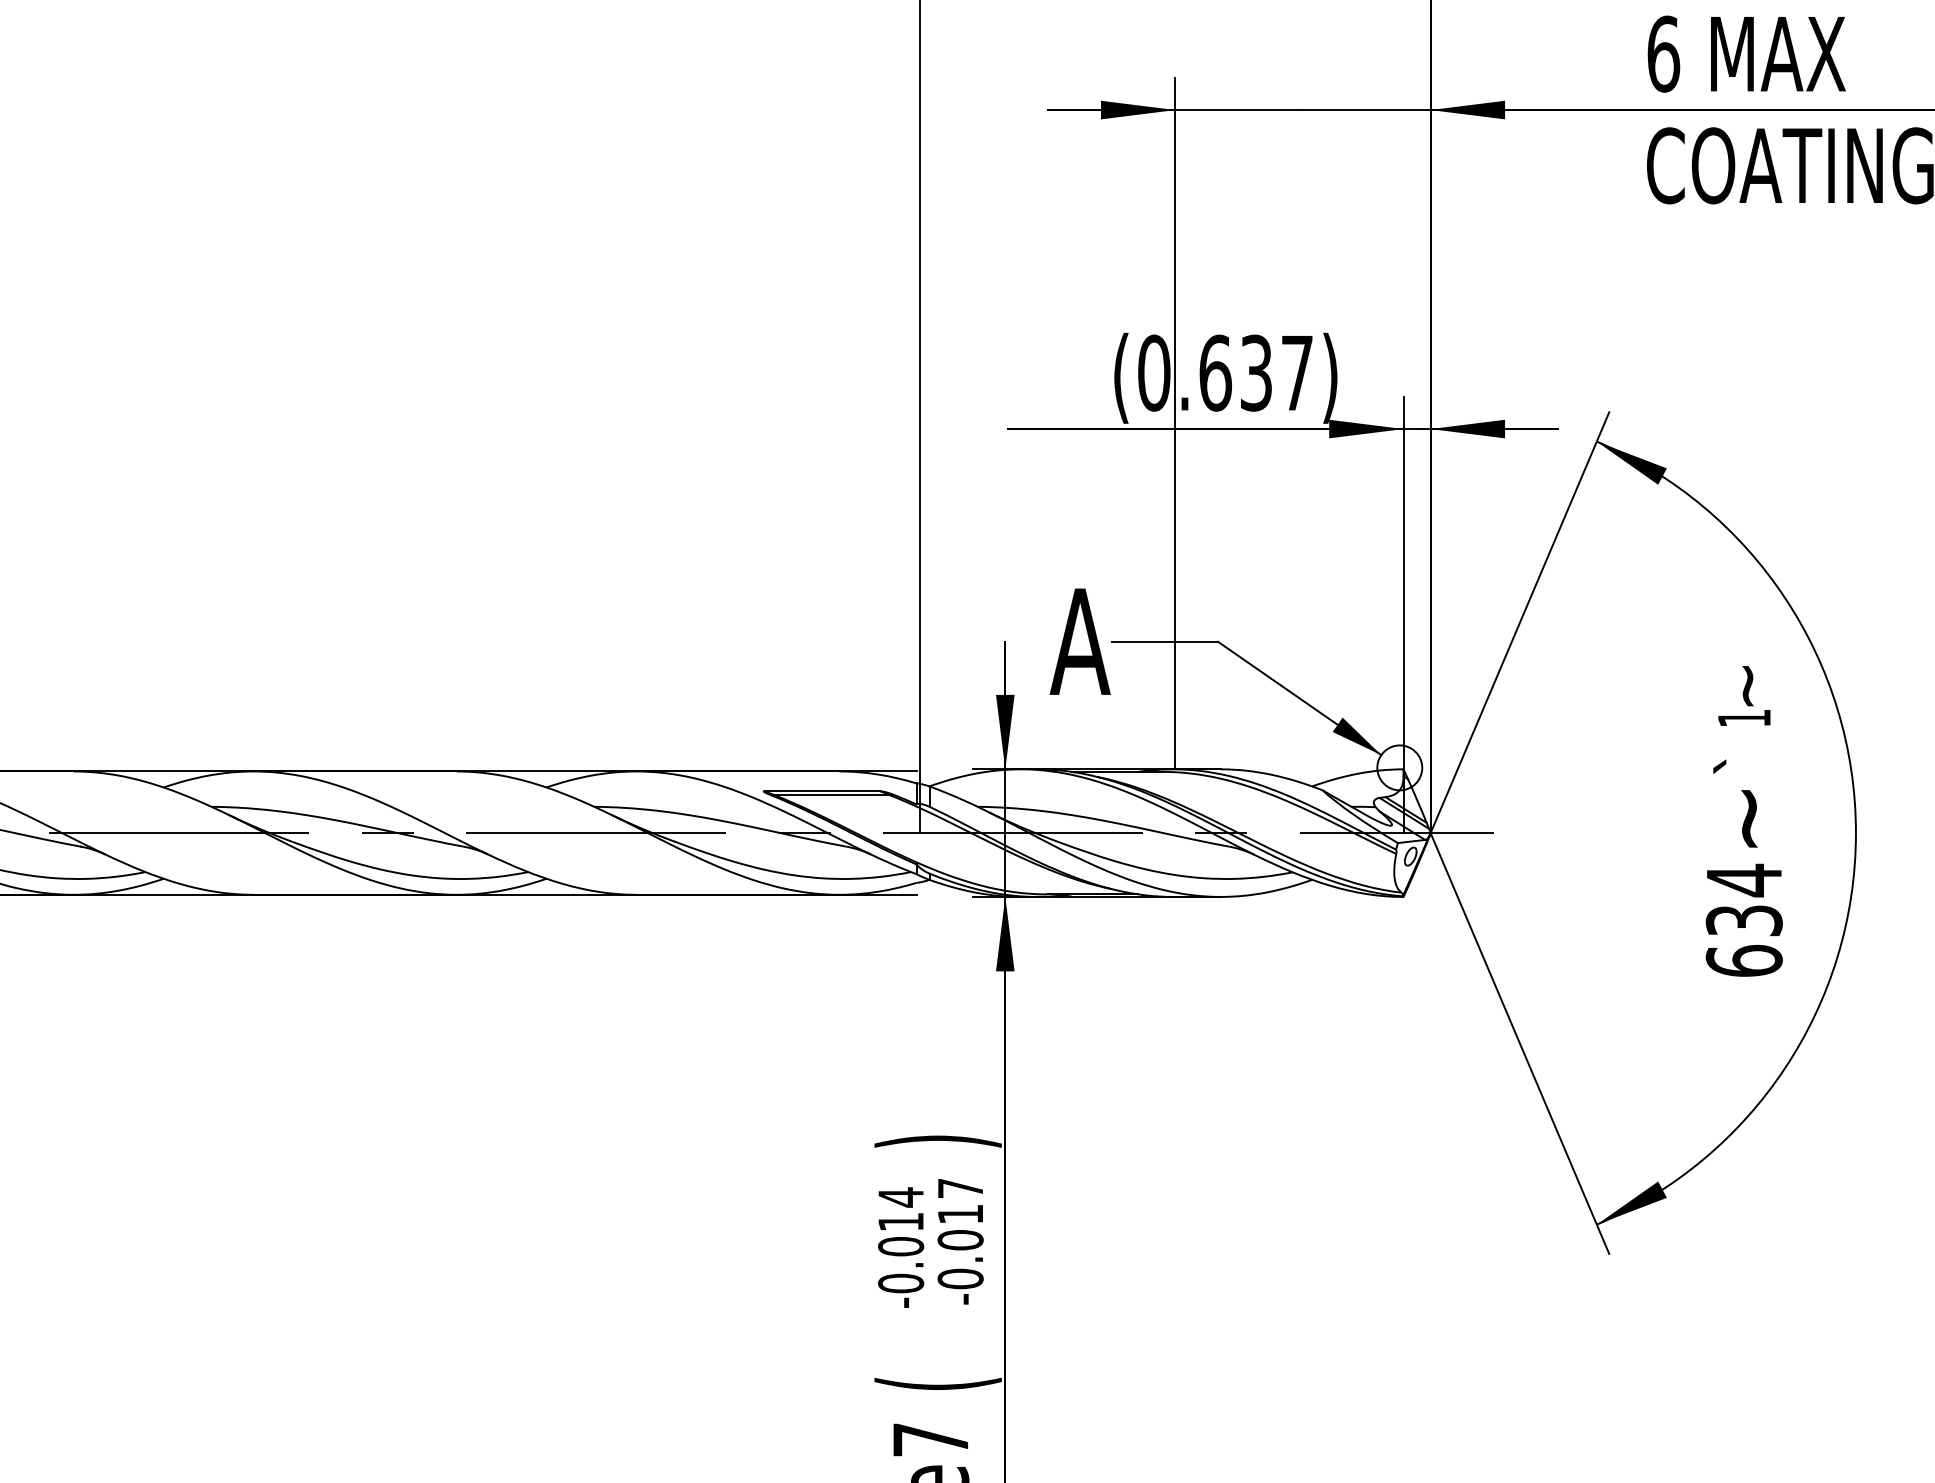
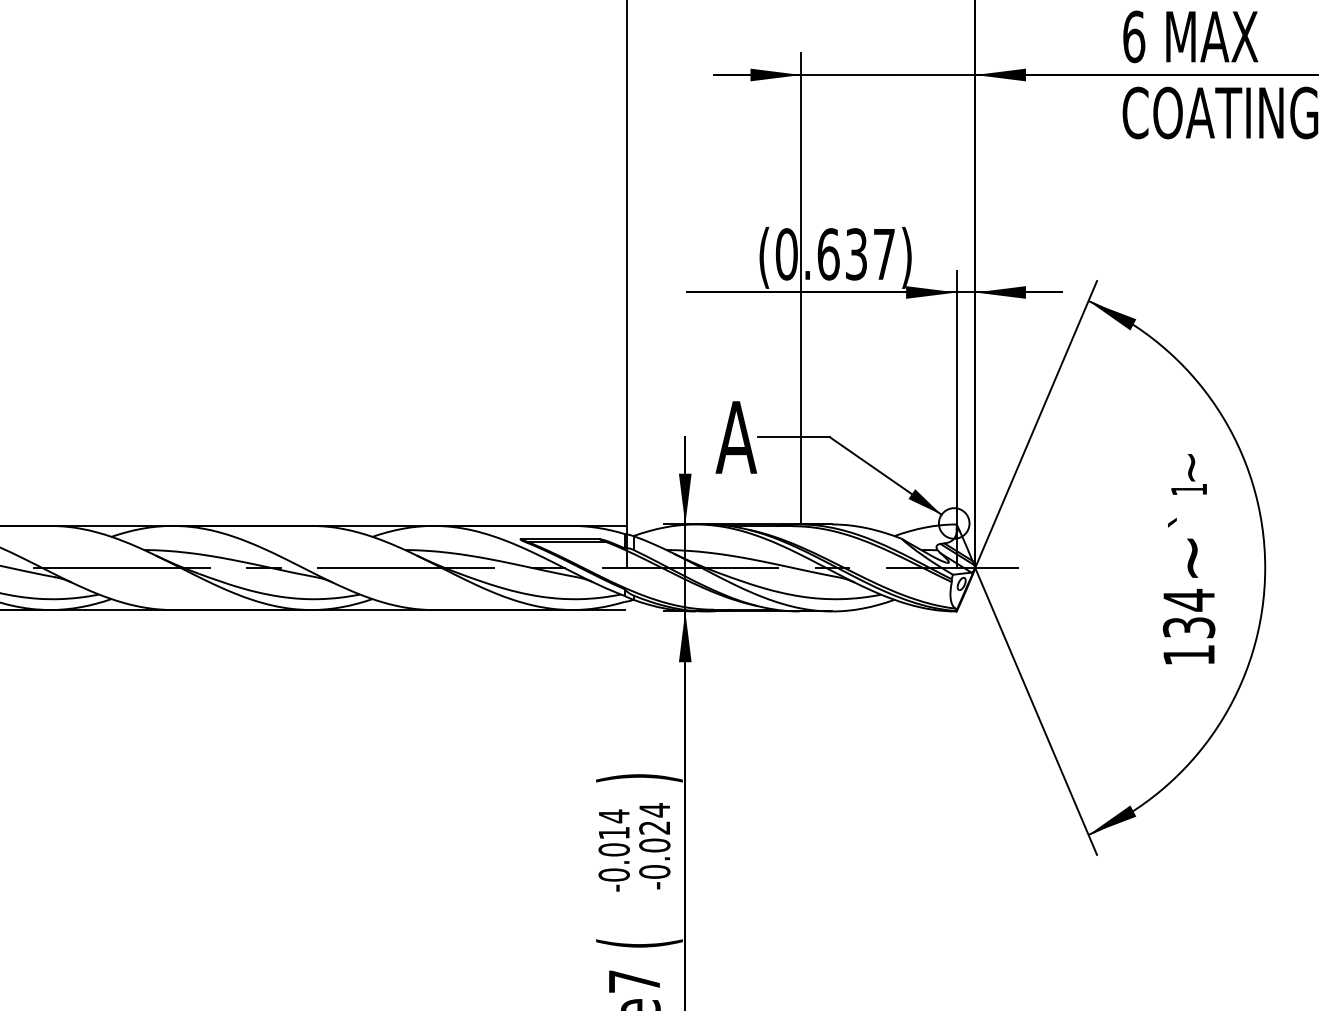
text: (1743, 960) -> (1188, 654), 634 -> 134
text: (960, 1200) -> (654, 818), -0.017 -> -0.024

